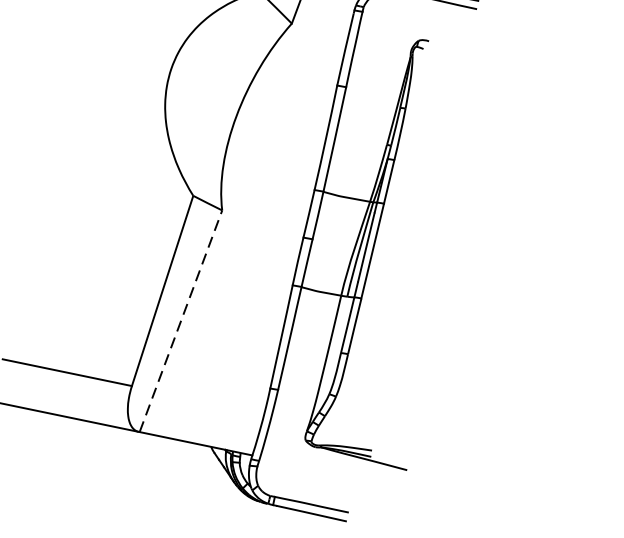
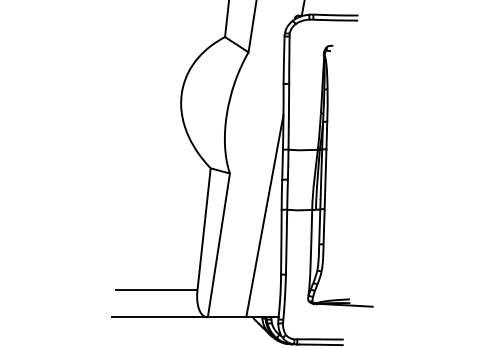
line: (263, 290) -> (264, 216), added
line: (180, 321) -> (218, 245), dashed -> solid

